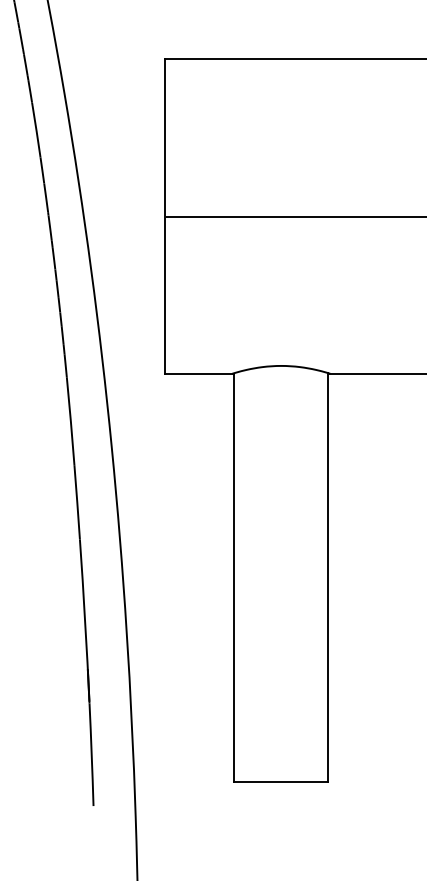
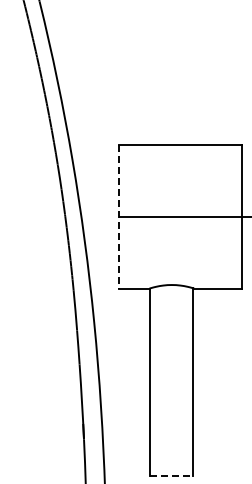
line: (164, 216) -> (118, 216), solid -> dashed
line: (280, 781) -> (171, 475), solid -> dashed

